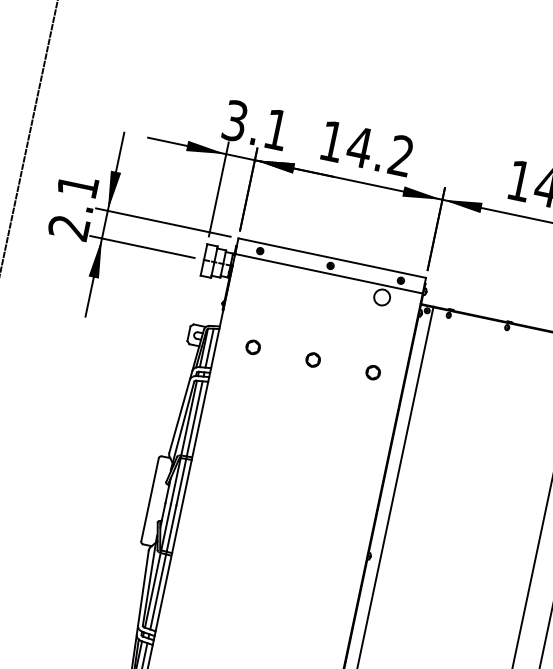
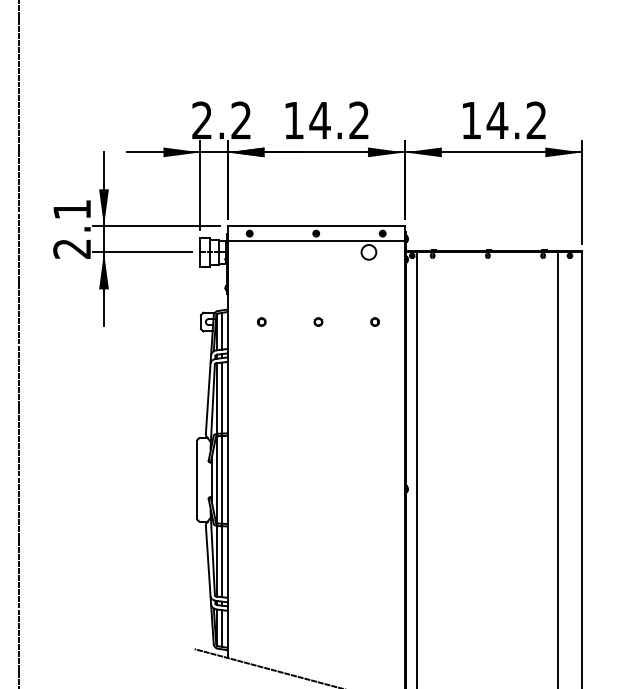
text: (255, 125) -> (221, 120), 3.1 -> 2.2
part: (253, 346) -> (261, 321), size x0.62
part: (313, 359) -> (318, 321), size x0.62
part: (372, 371) -> (374, 321), size x0.62

